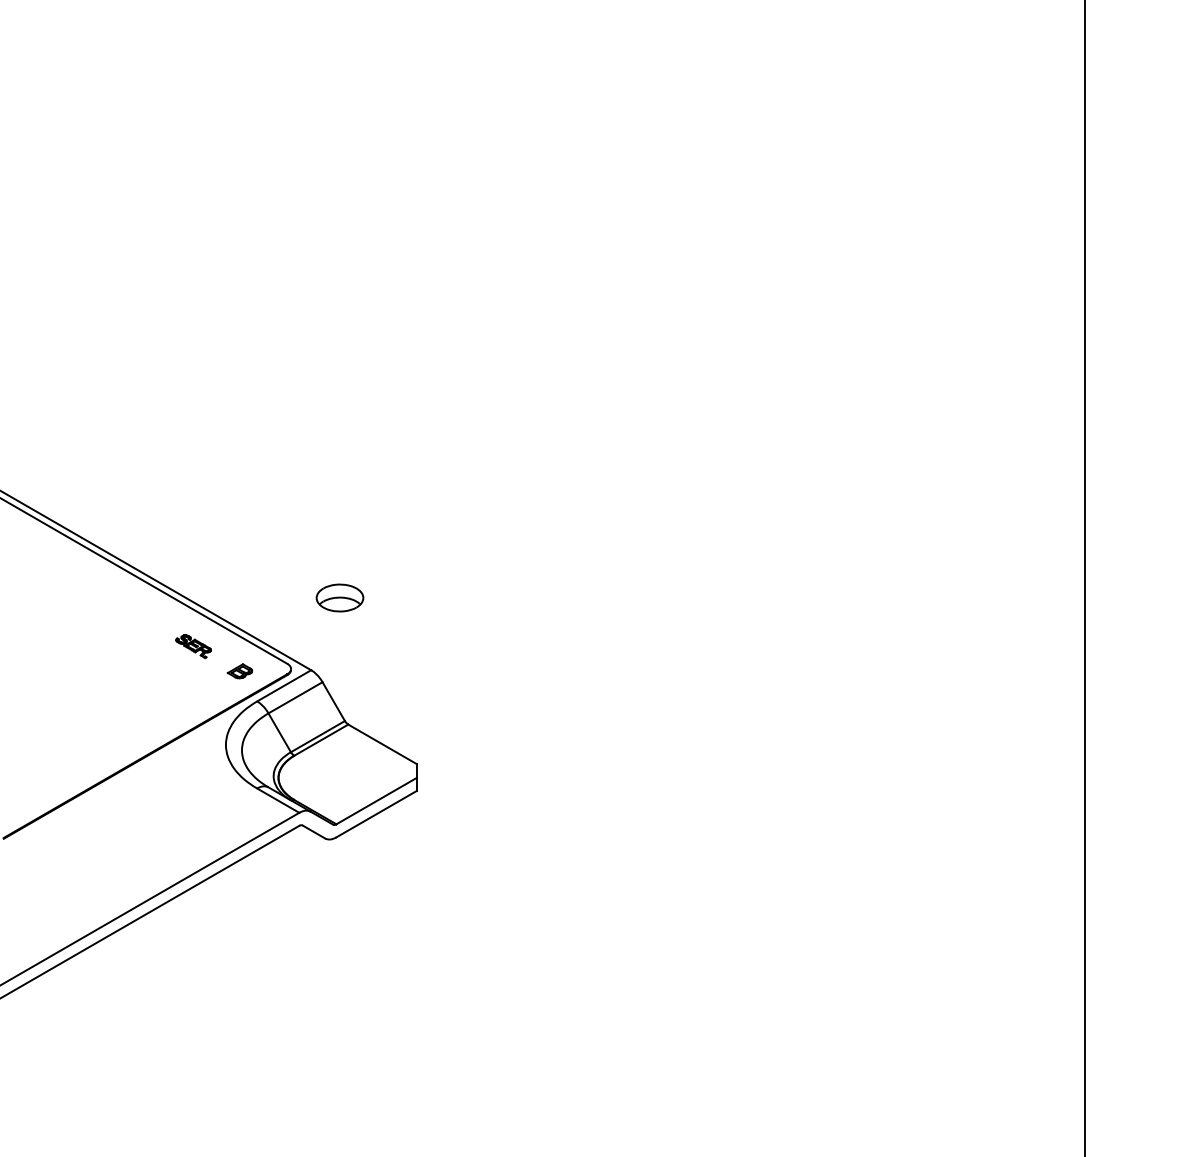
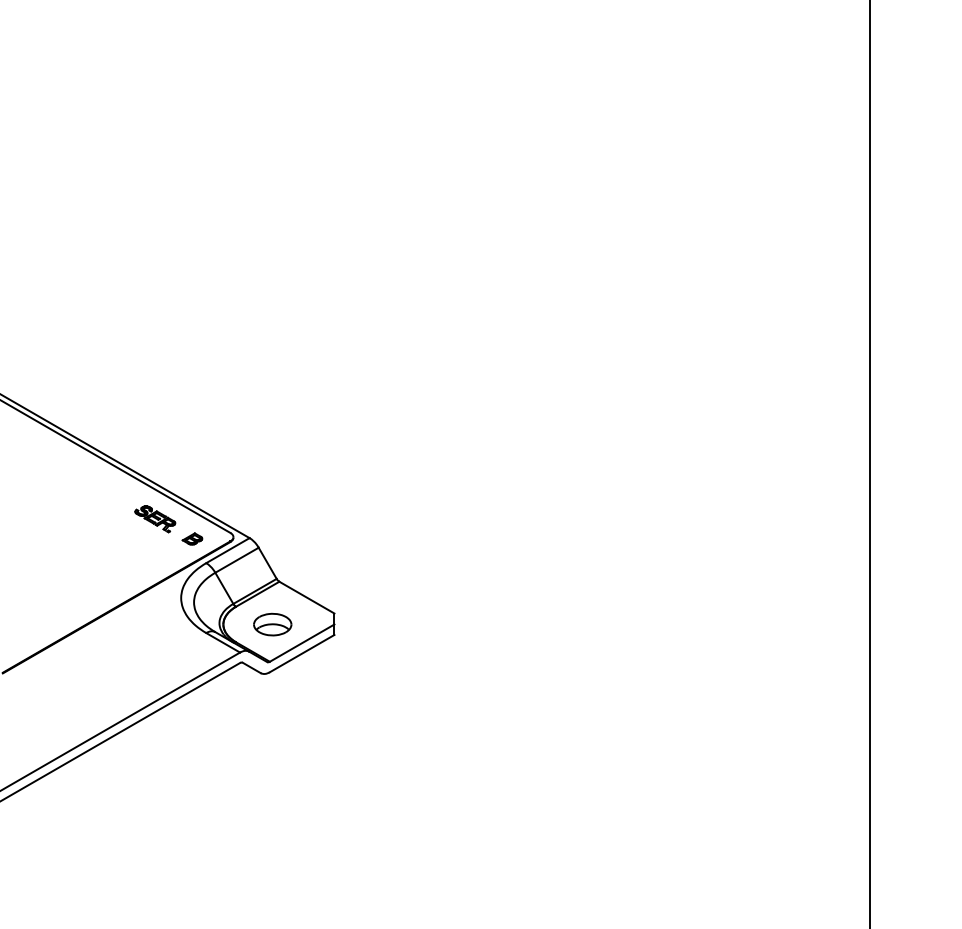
part: (339, 597) -> (272, 624), moved
part: (193, 646) -> (155, 519), size x1.43

